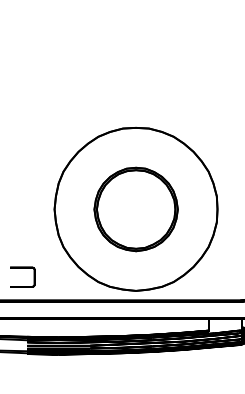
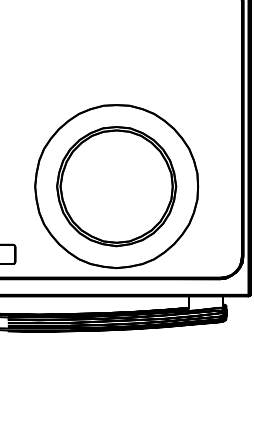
part: (135, 209) -> (116, 186), size x1.43

